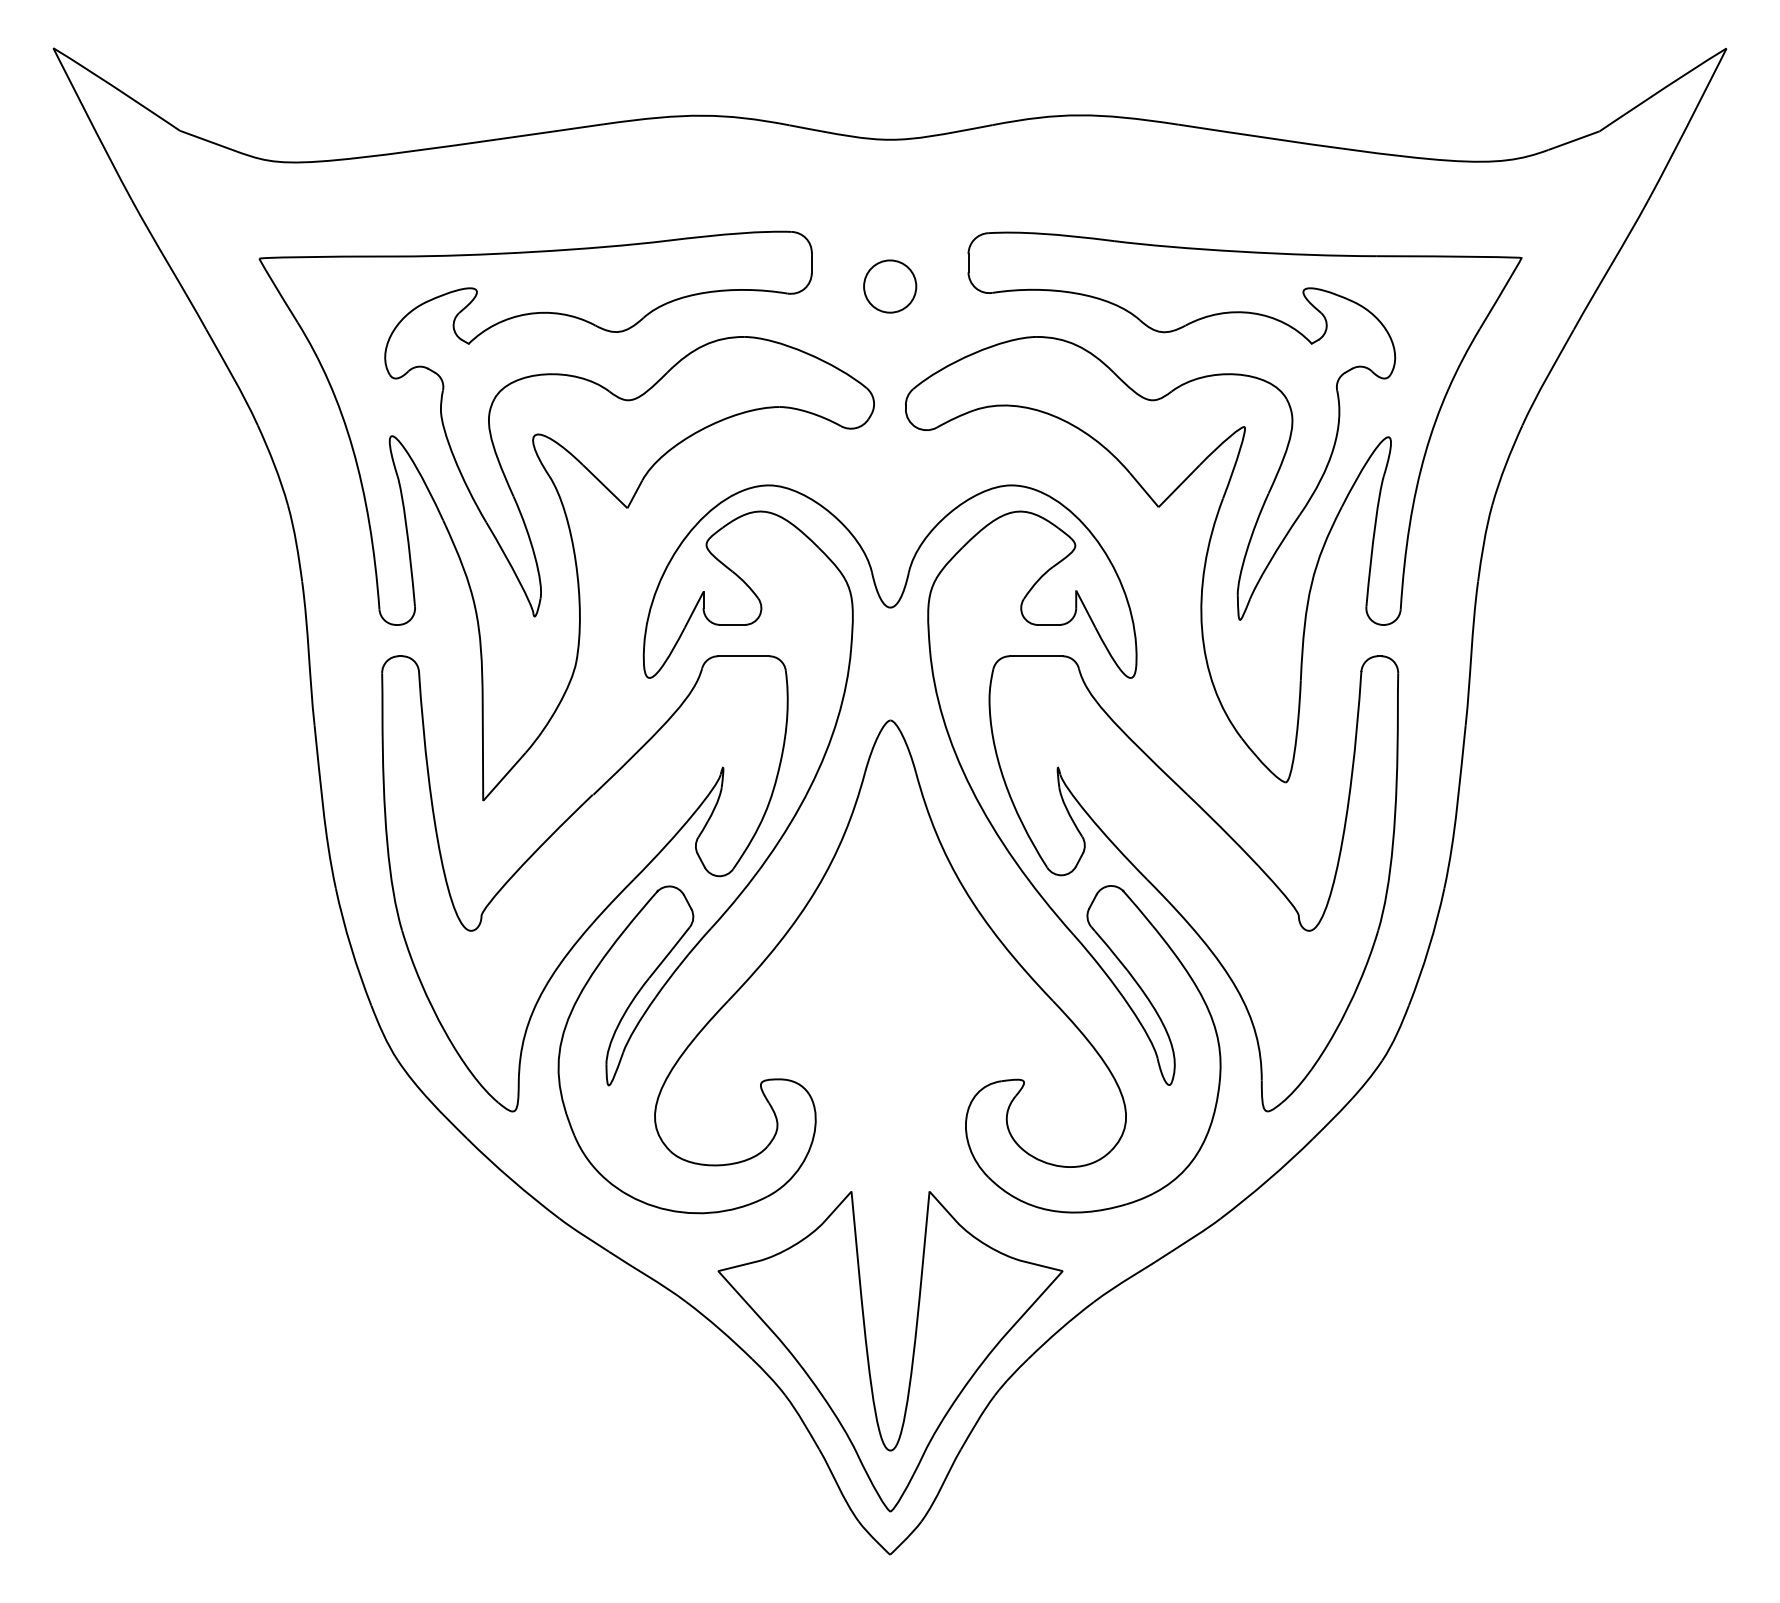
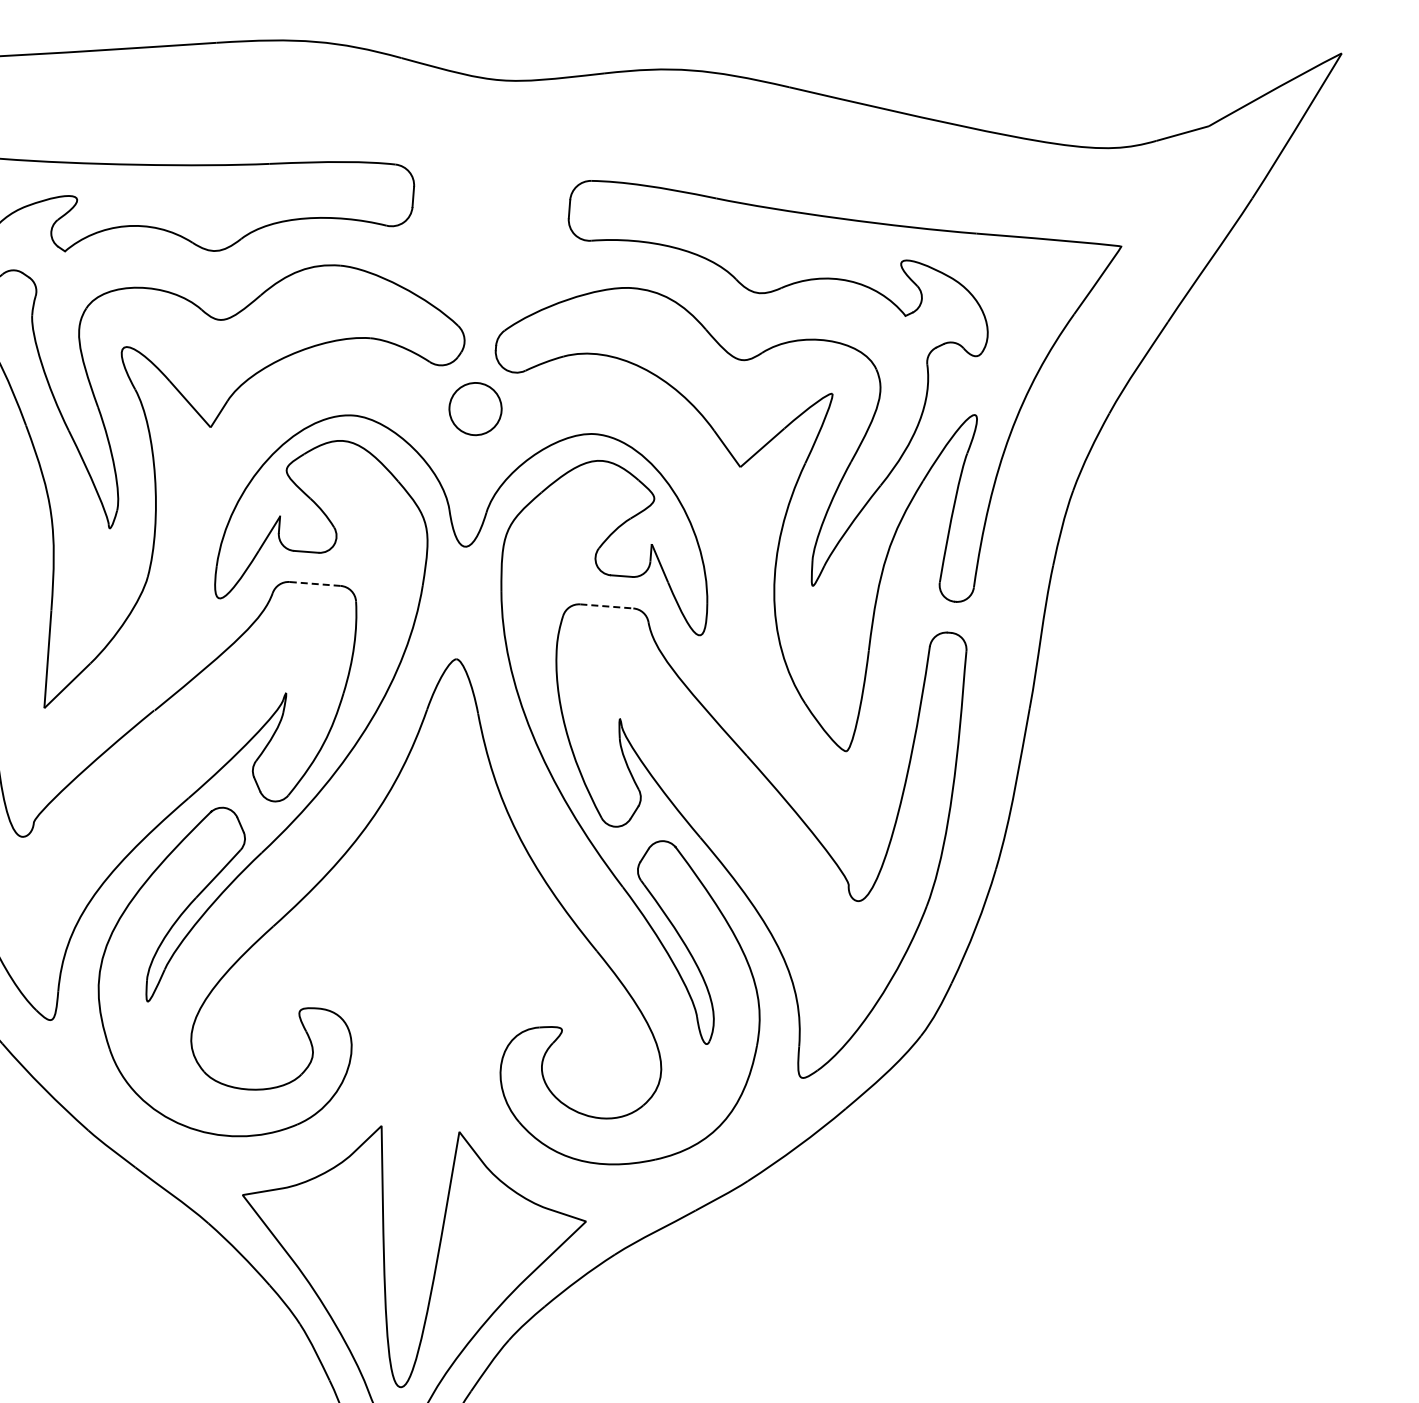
circle: (890, 286) -> (475, 409), moved
line: (743, 656) -> (314, 584), solid -> dashed
line: (1036, 656) -> (607, 606), solid -> dashed

